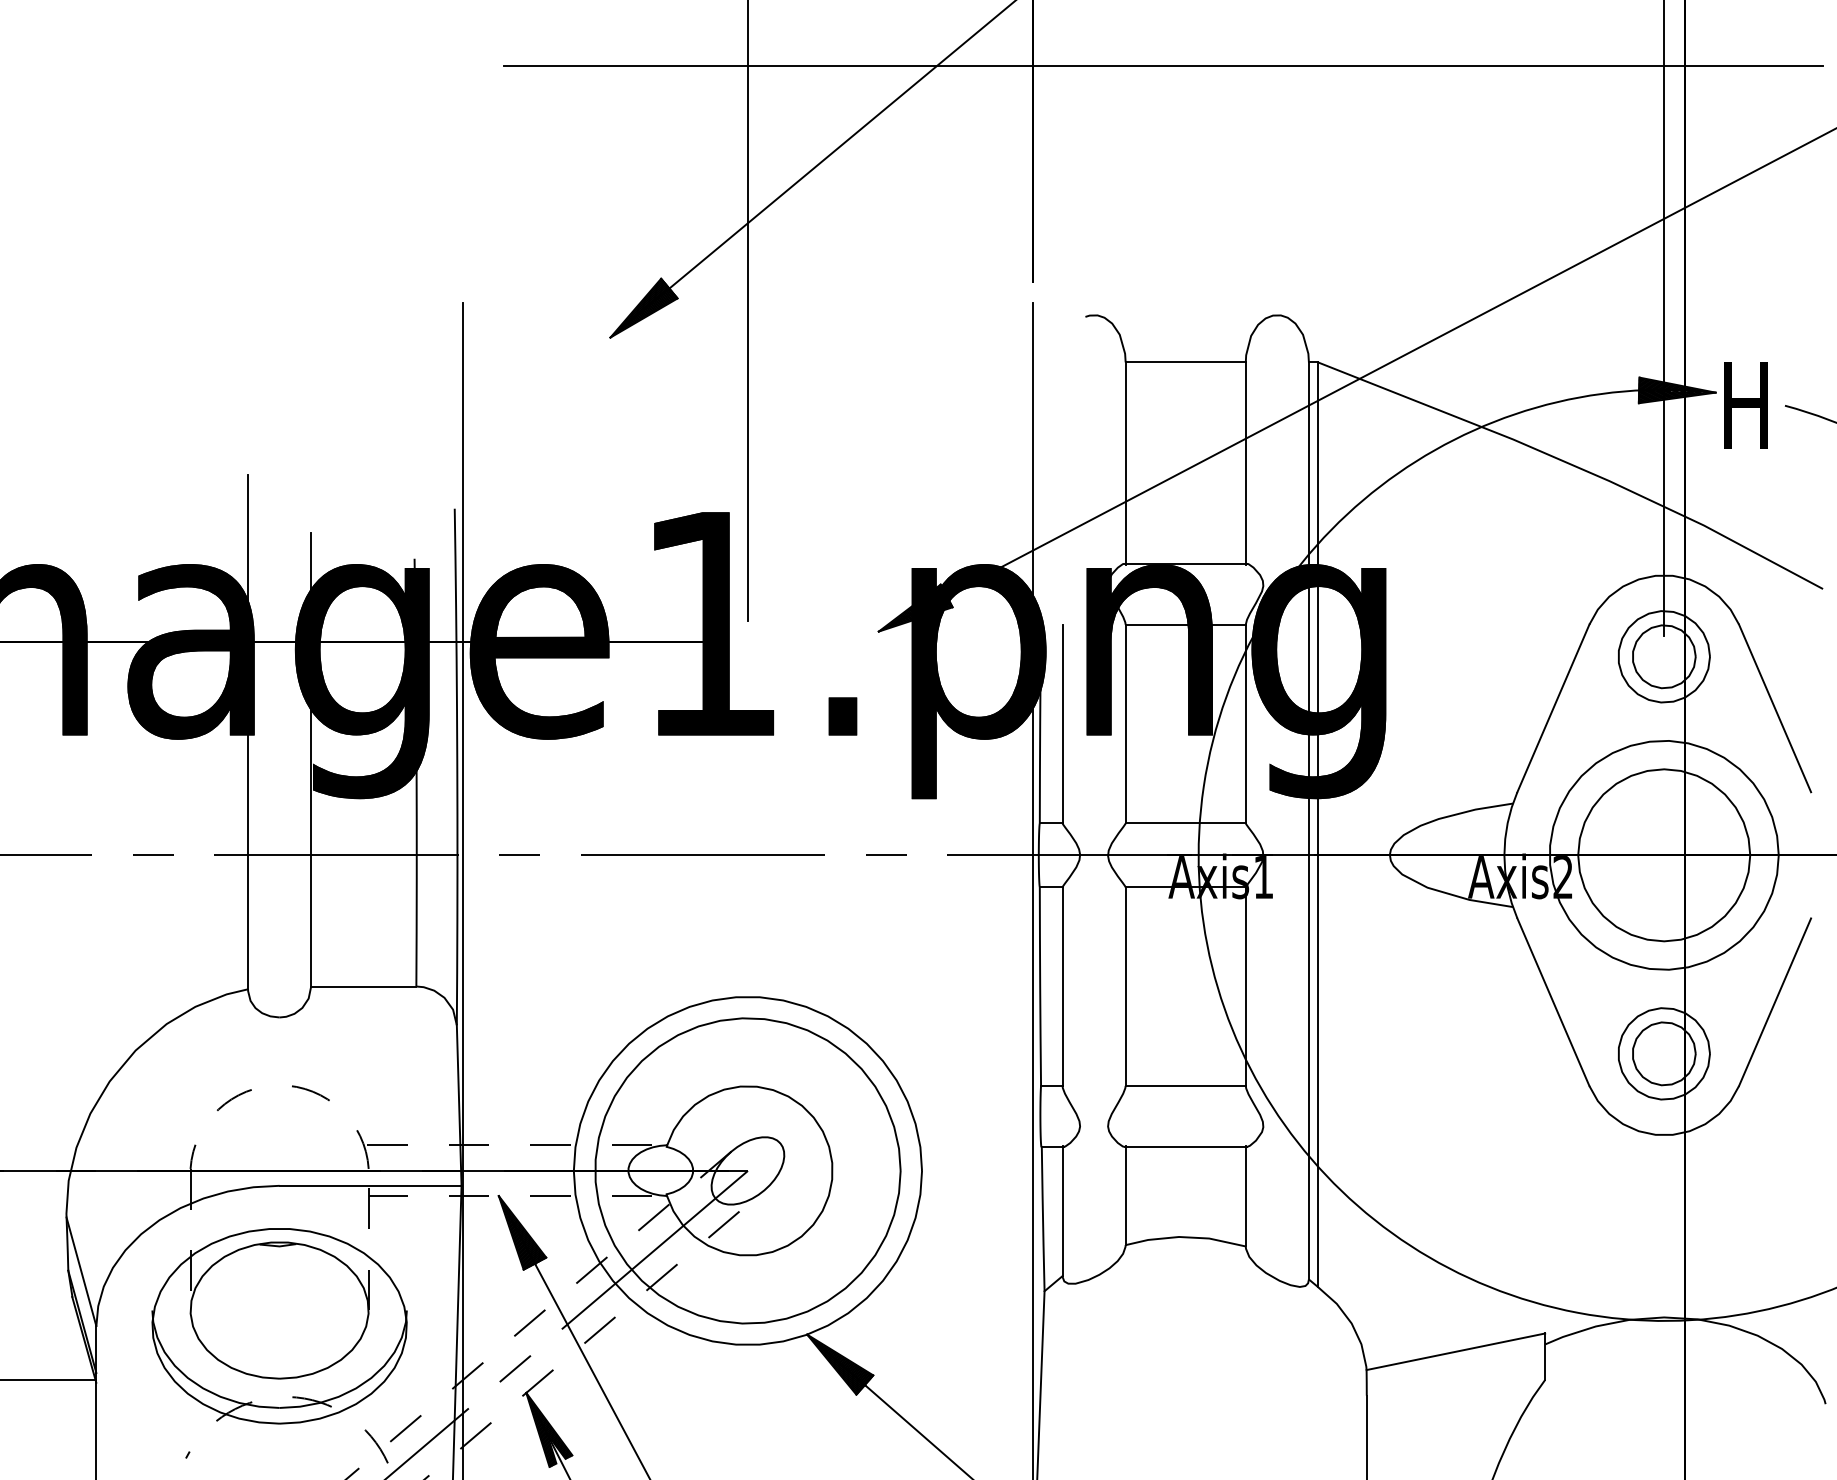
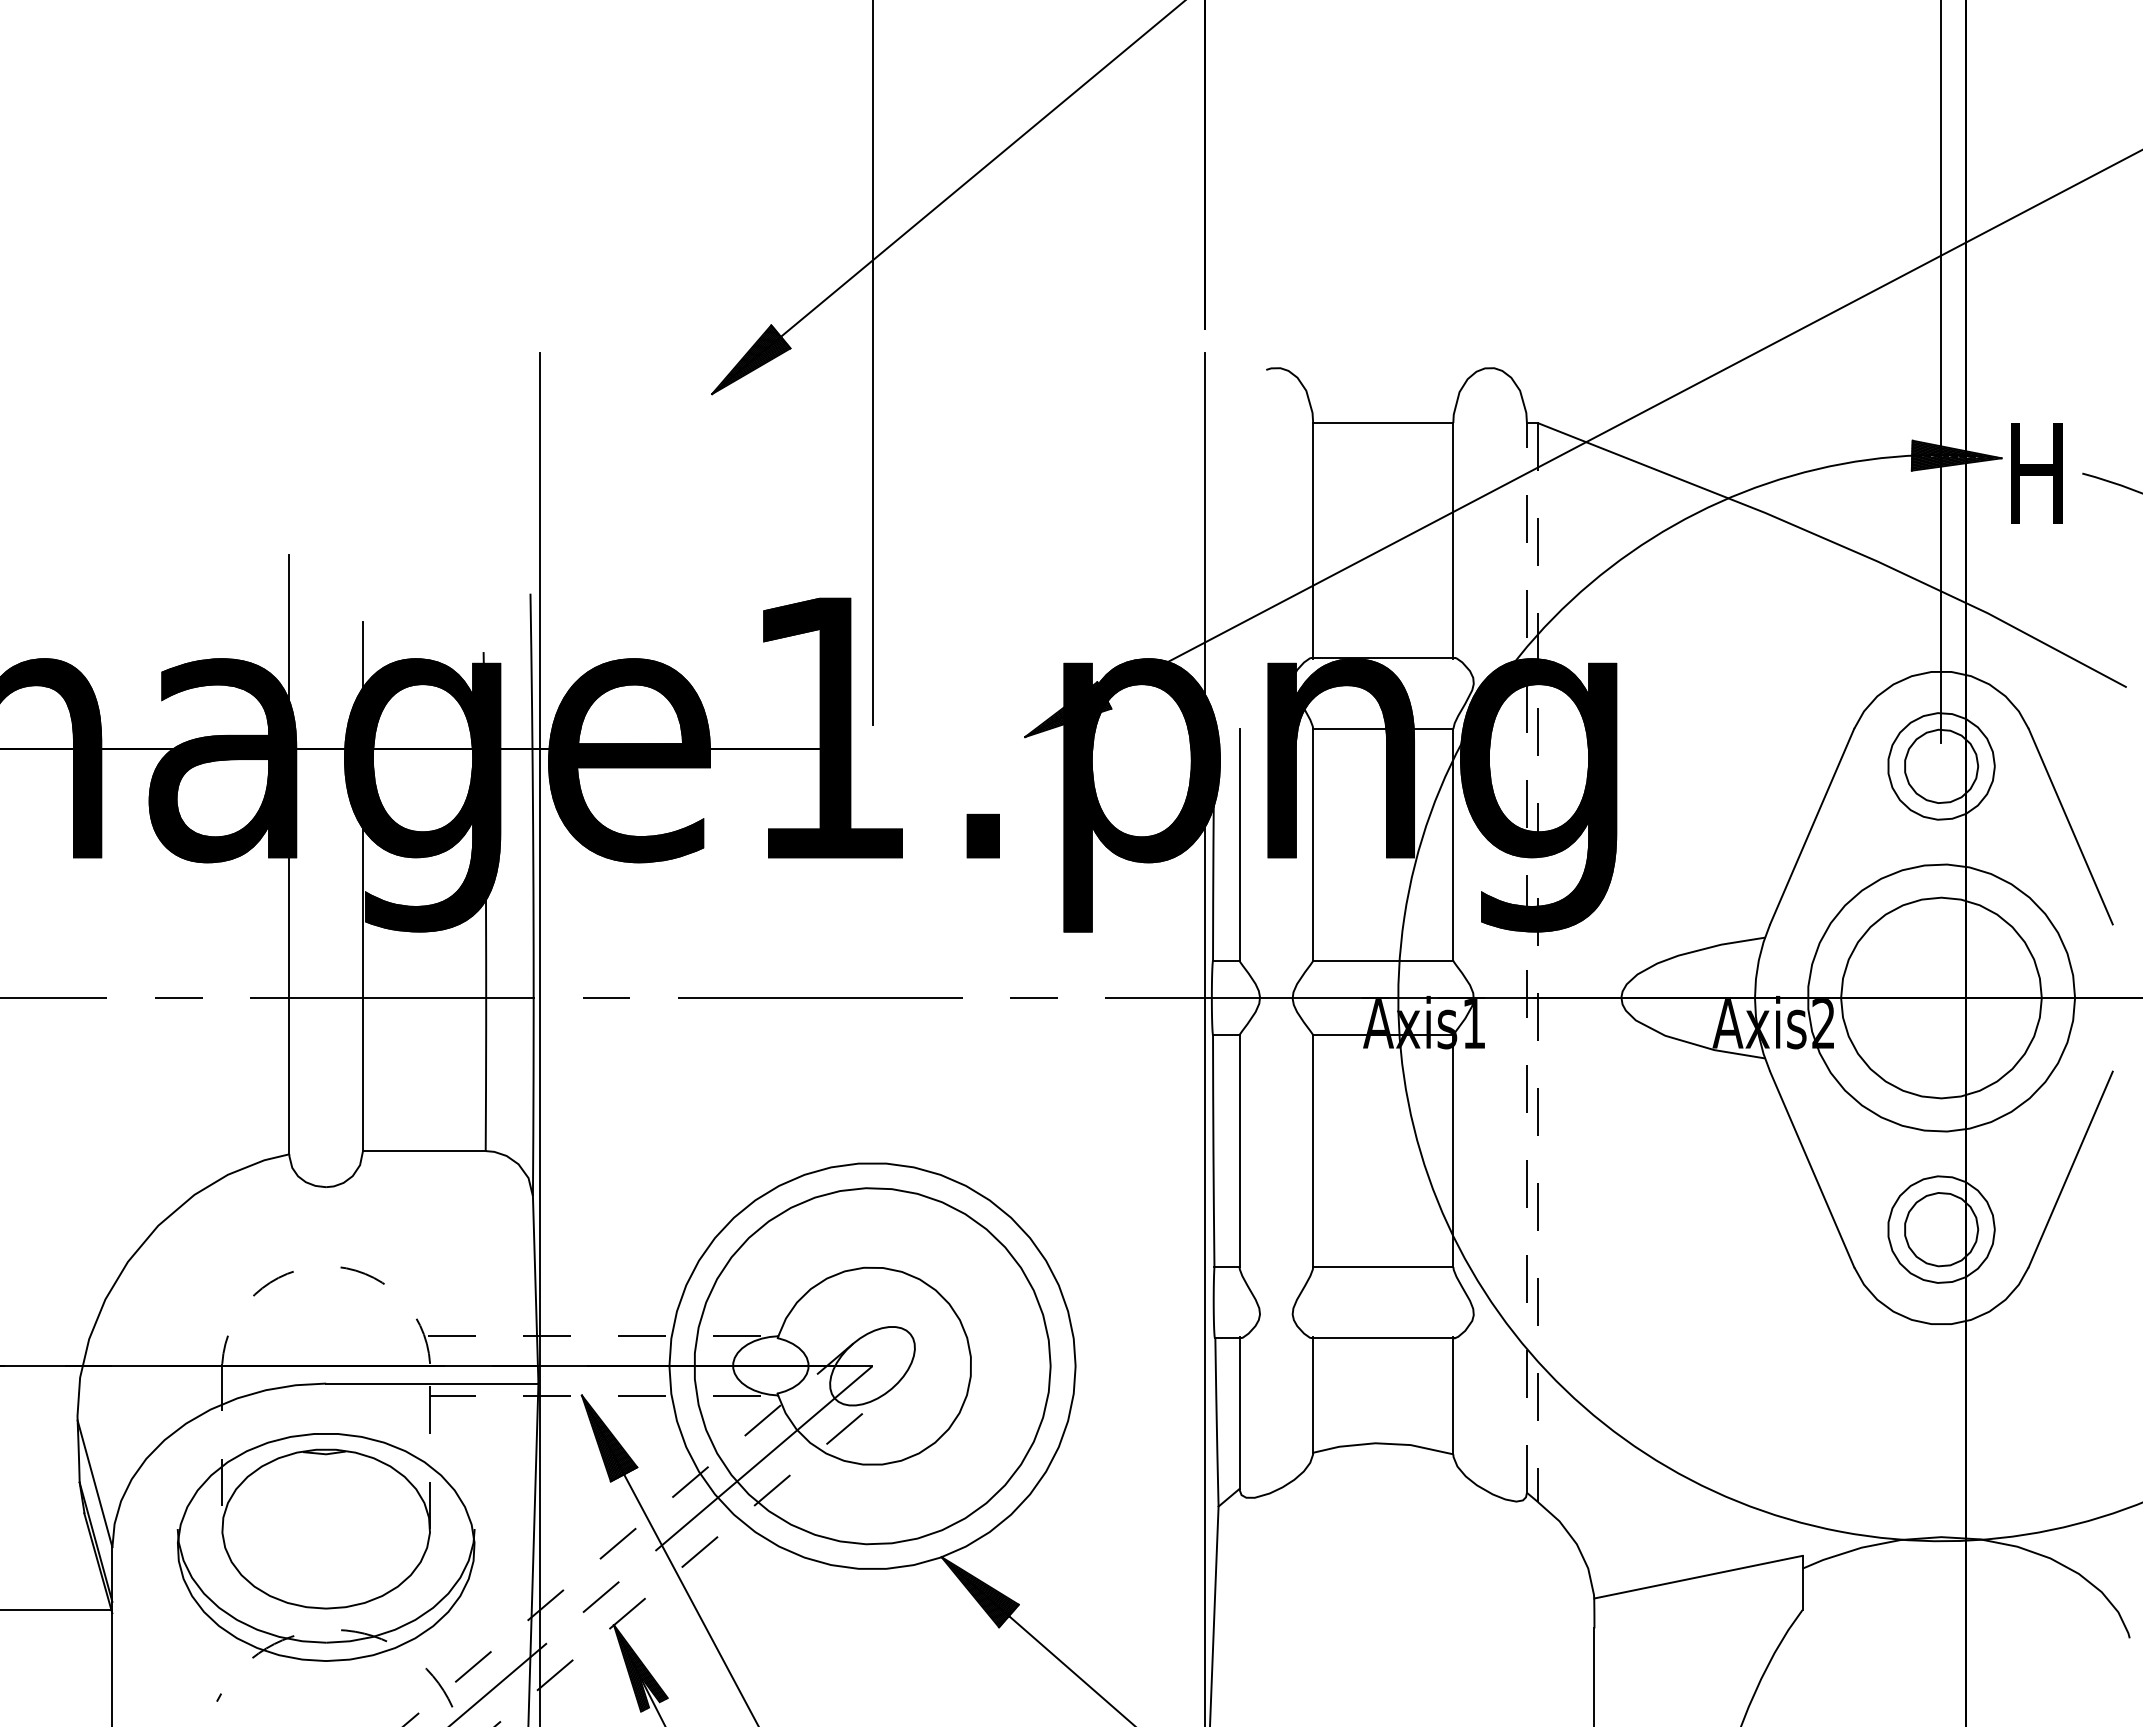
line: (1162, 66) -> (1356, 77), removed
line: (1308, 820) -> (1526, 957), solid -> dashed
line: (1317, 824) -> (1537, 962), solid -> dashed

